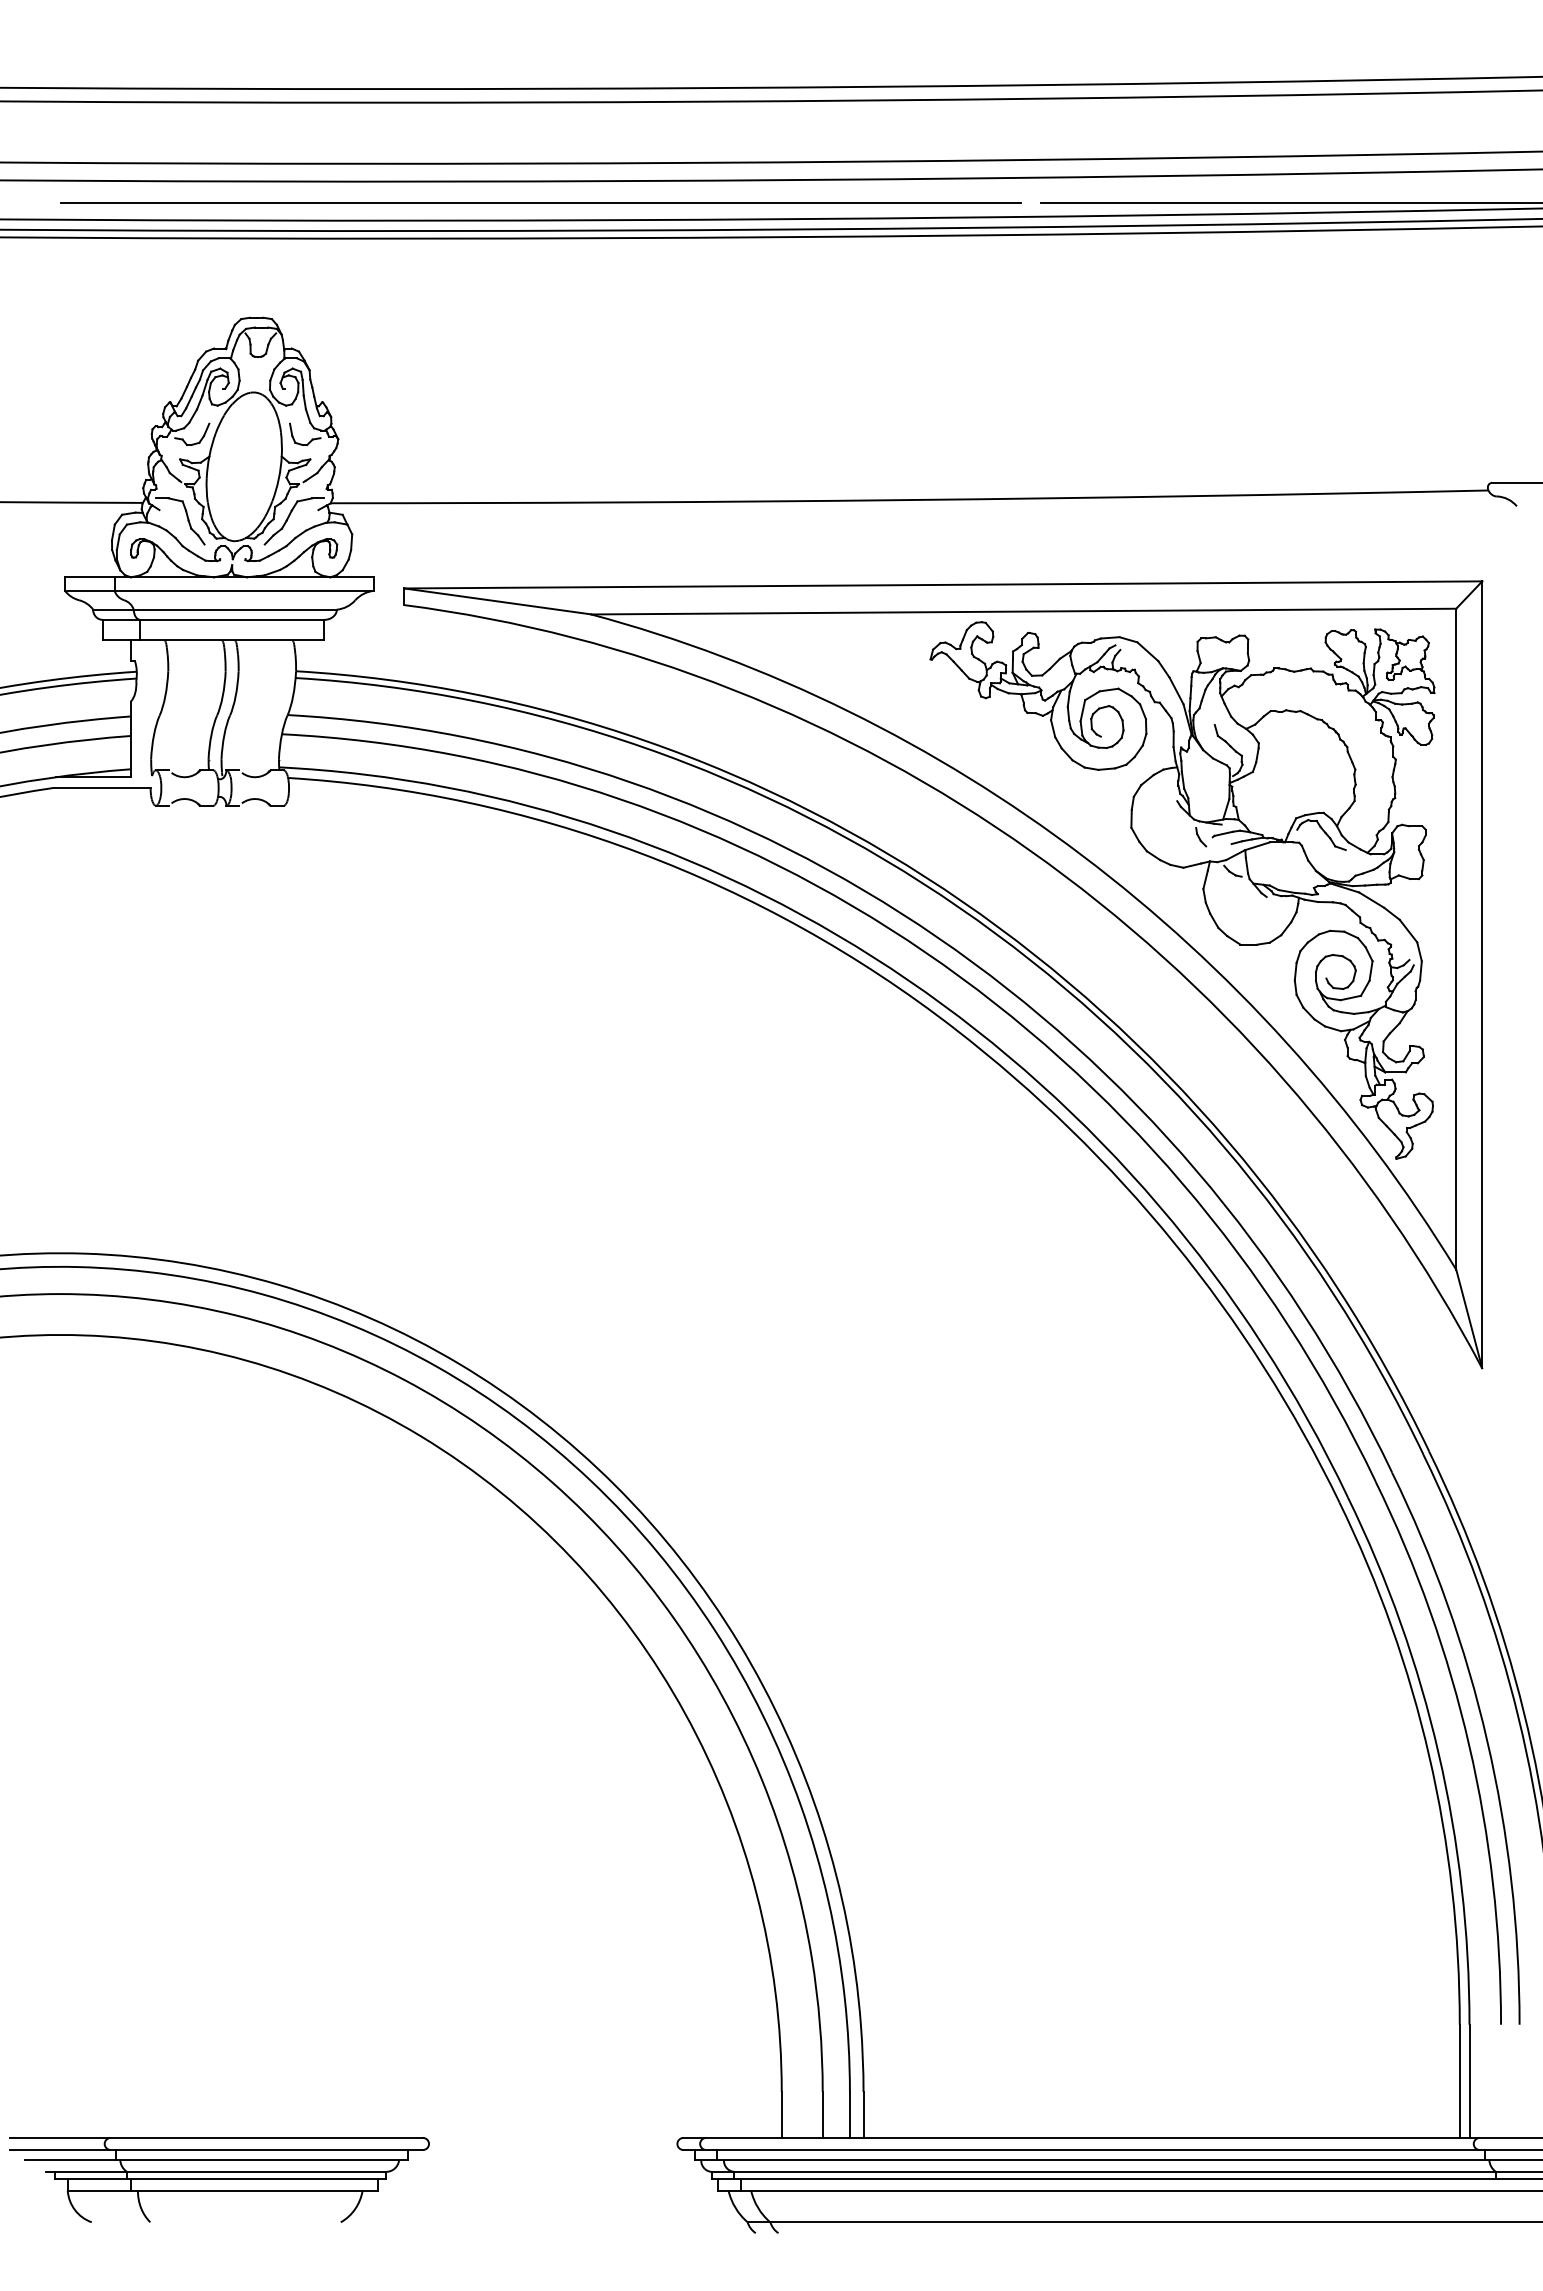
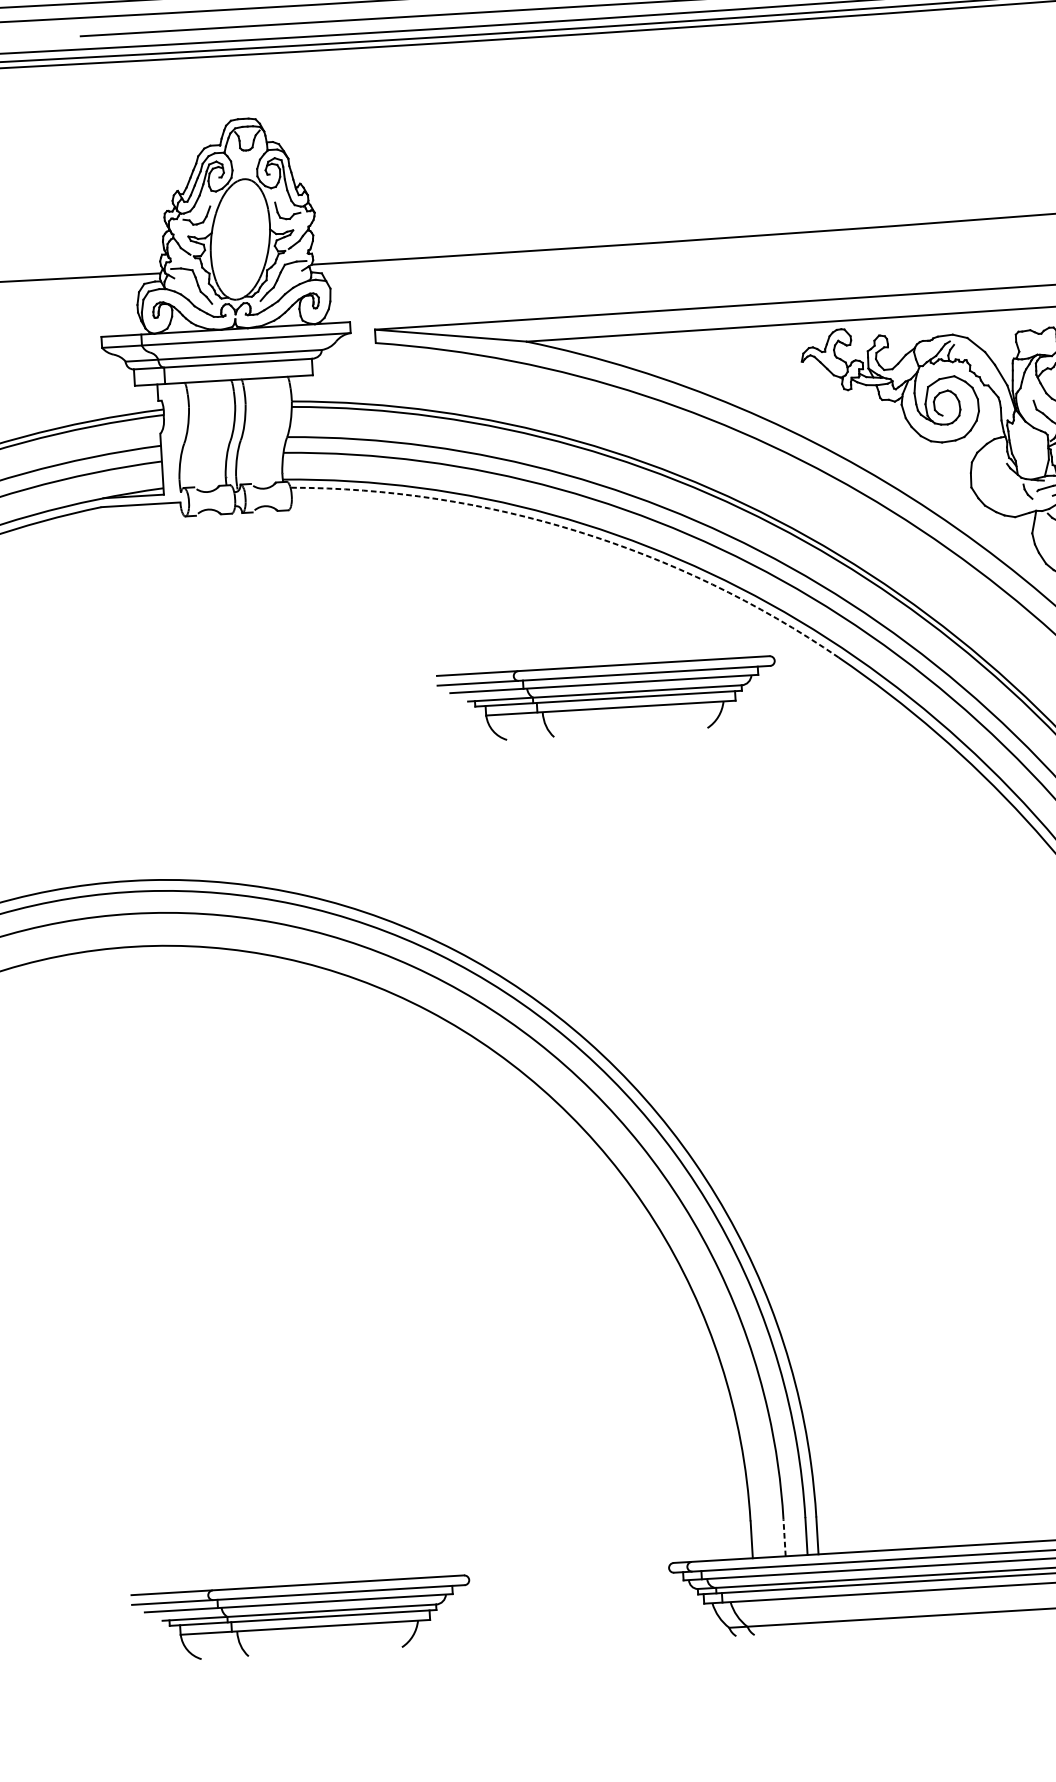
arc: (640, 853) -> (577, 531), solid -> dashed
part: (665, 1063) -> (607, 699), added
line: (822, 2114) -> (784, 1537), solid -> dashed

